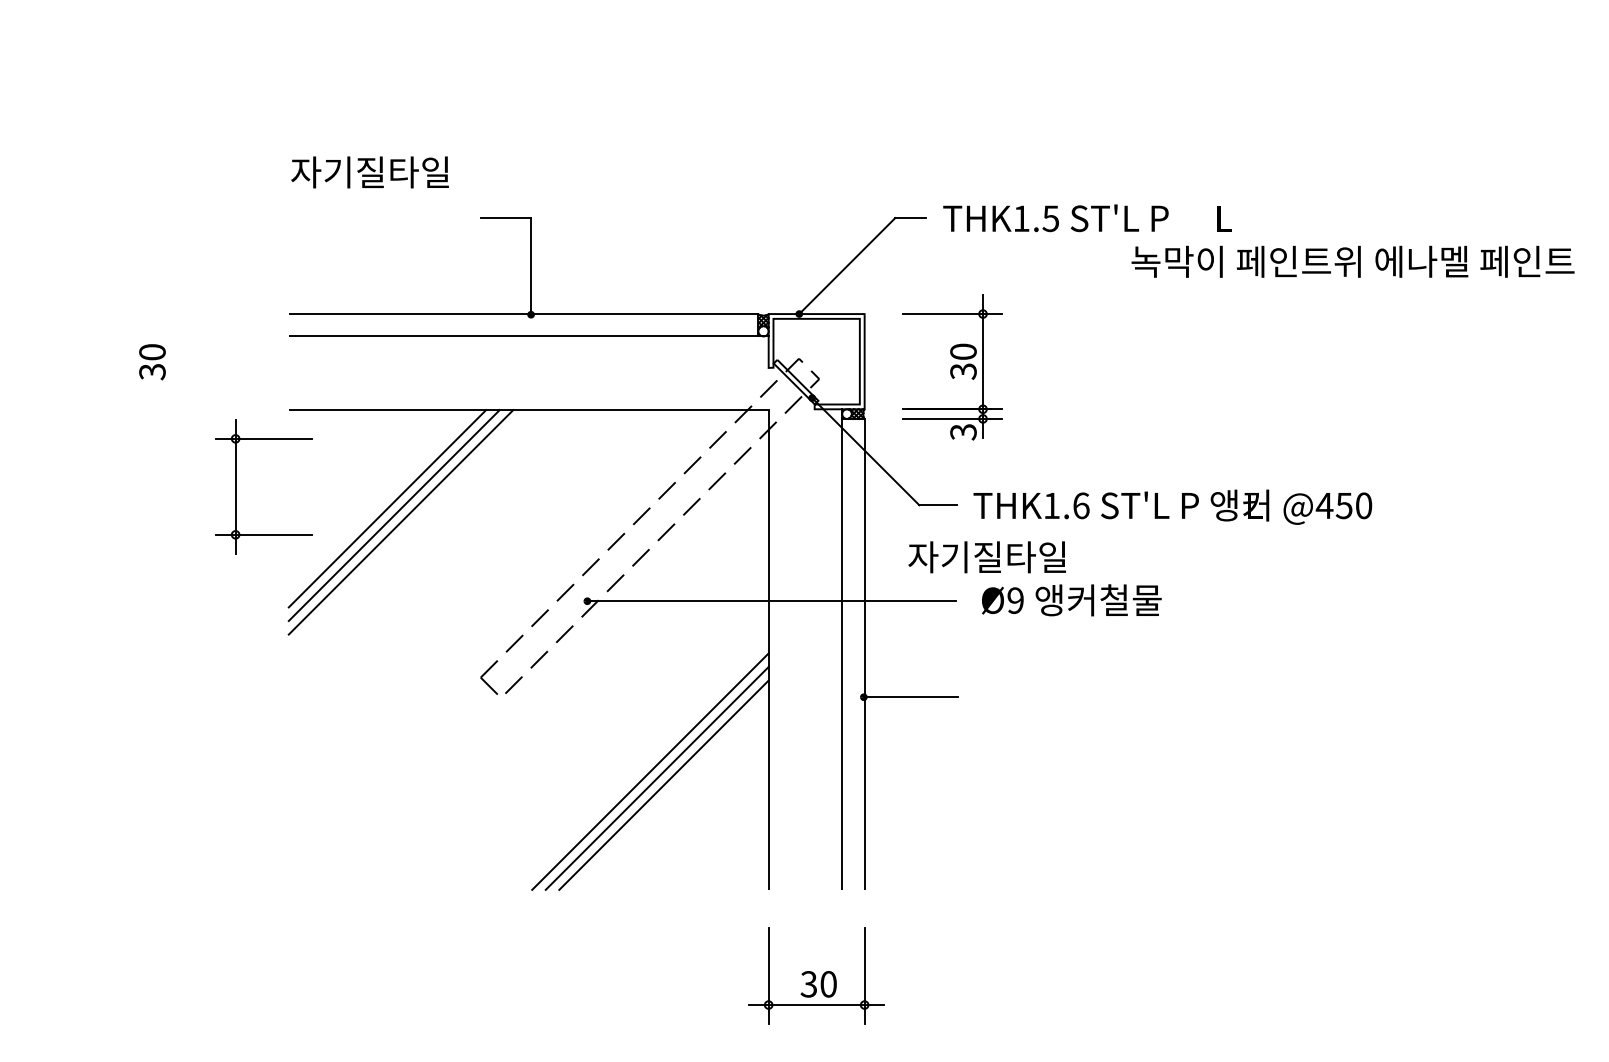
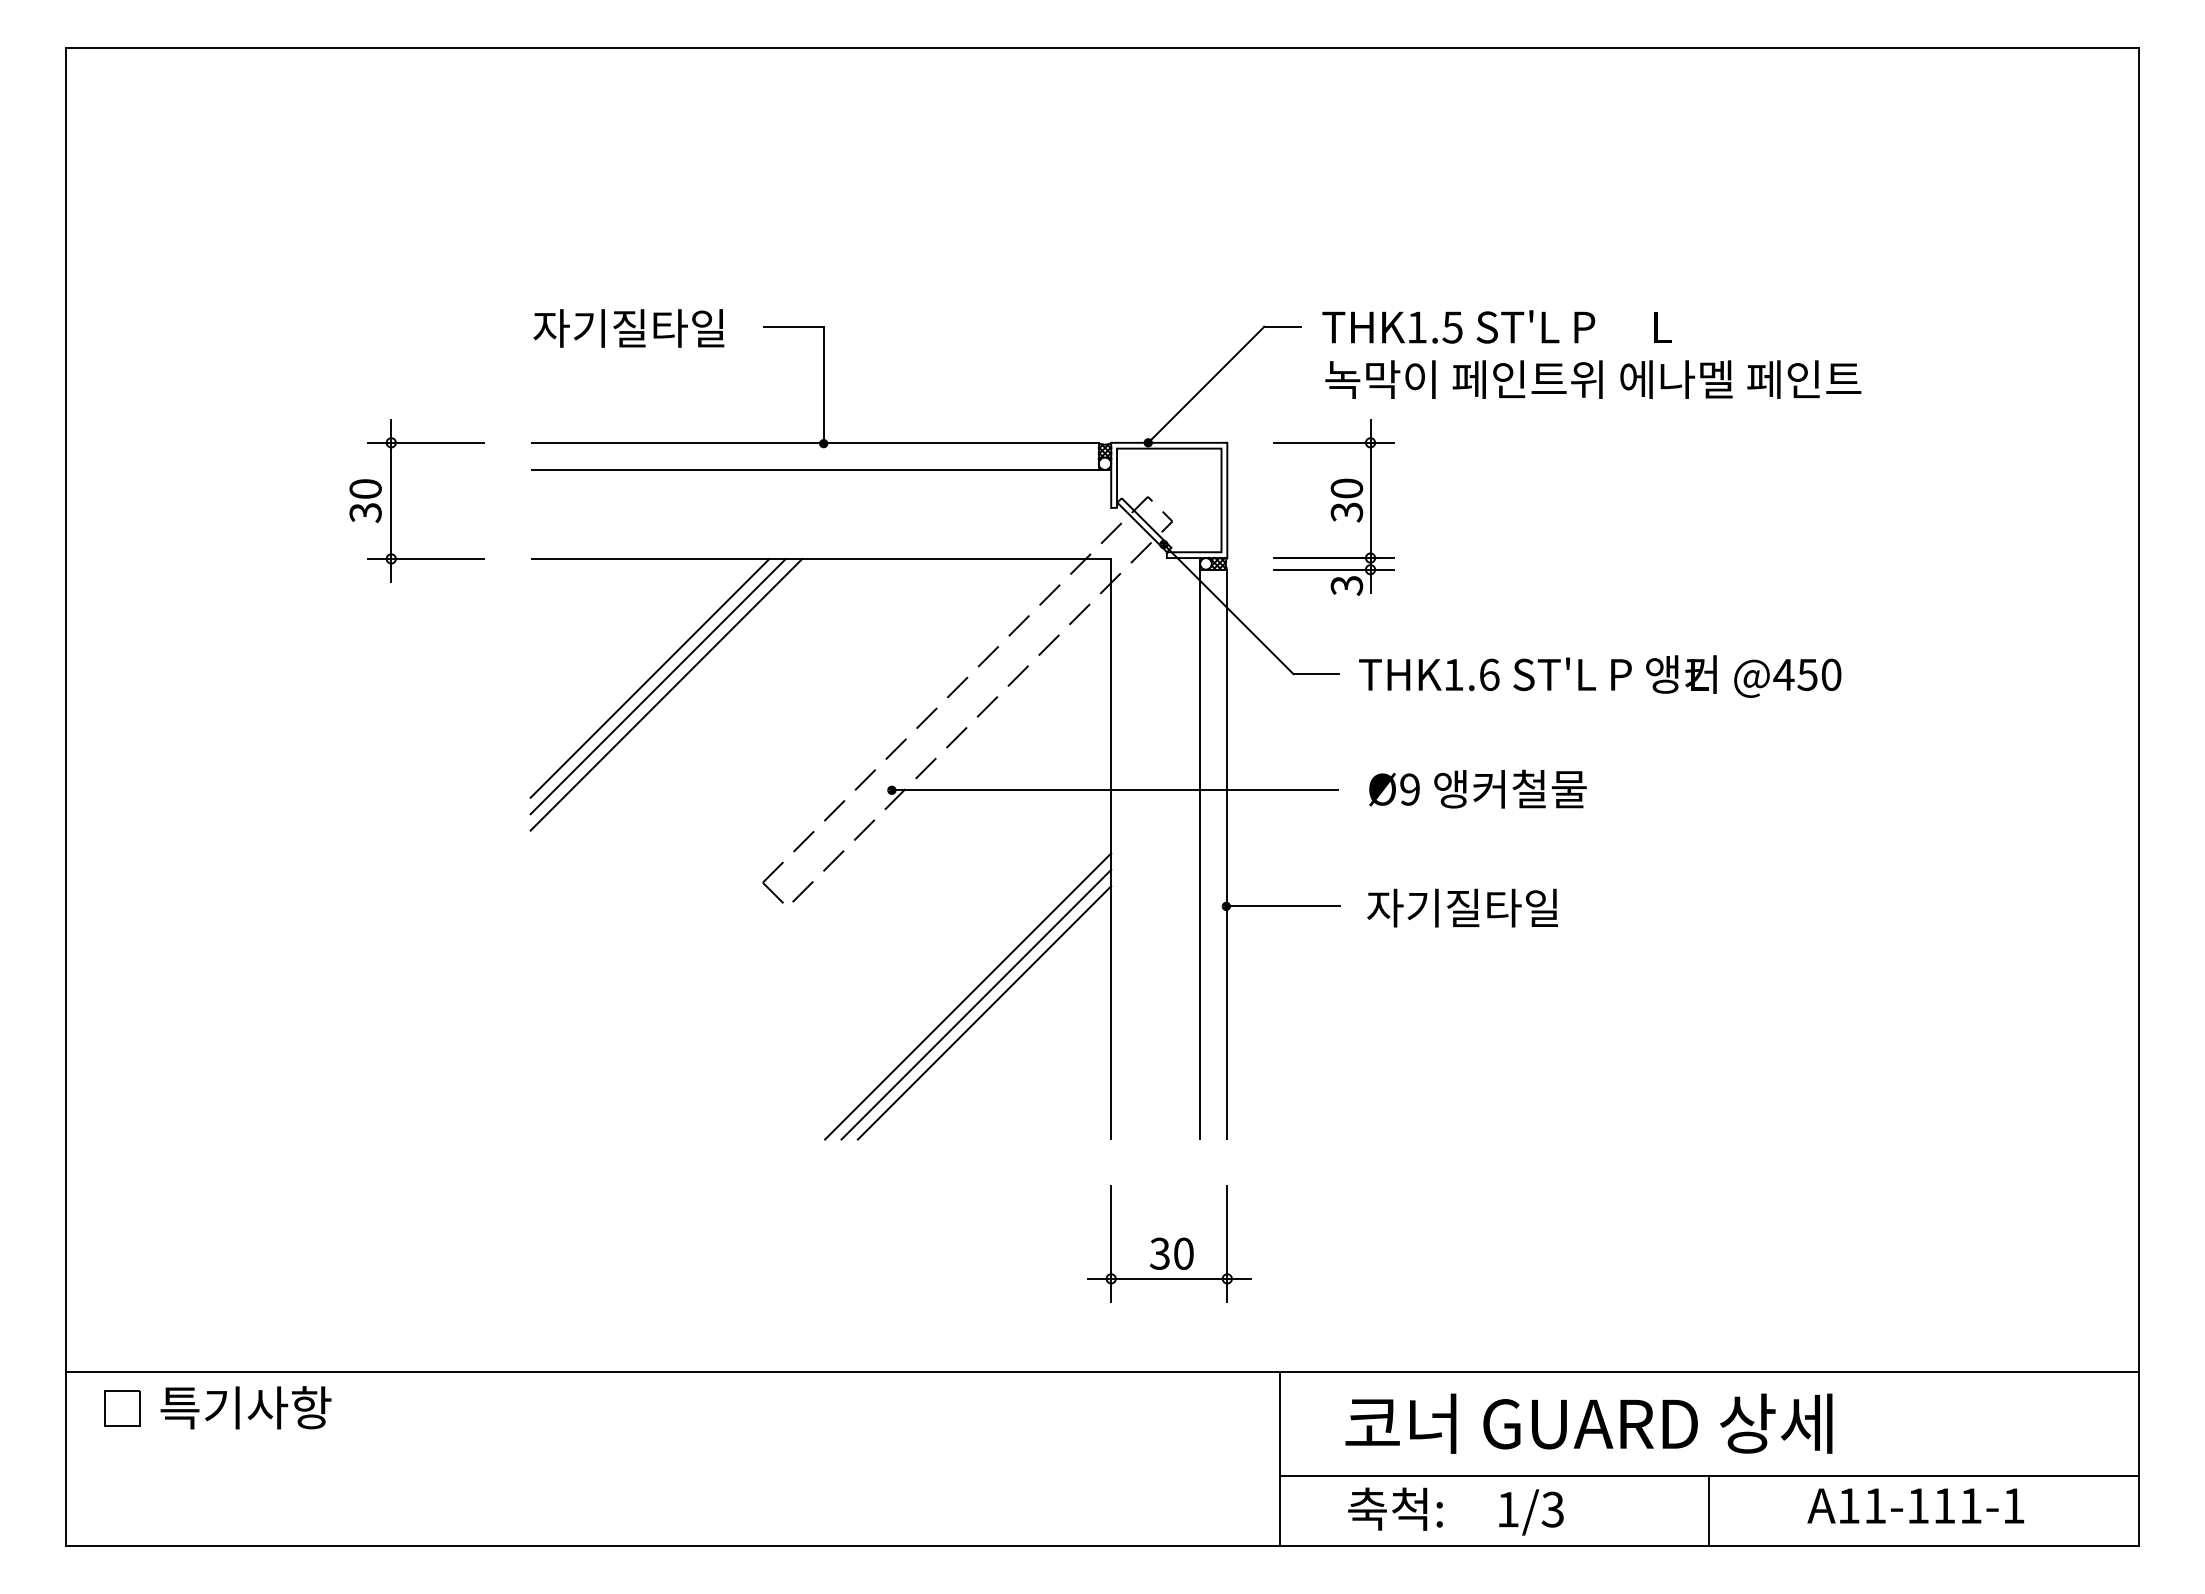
text: (369, 172) -> (628, 328), moved
text: (1353, 261) -> (1593, 379), moved
part: (235, 486) -> (391, 500), moved
text: (987, 556) -> (1462, 907), moved

